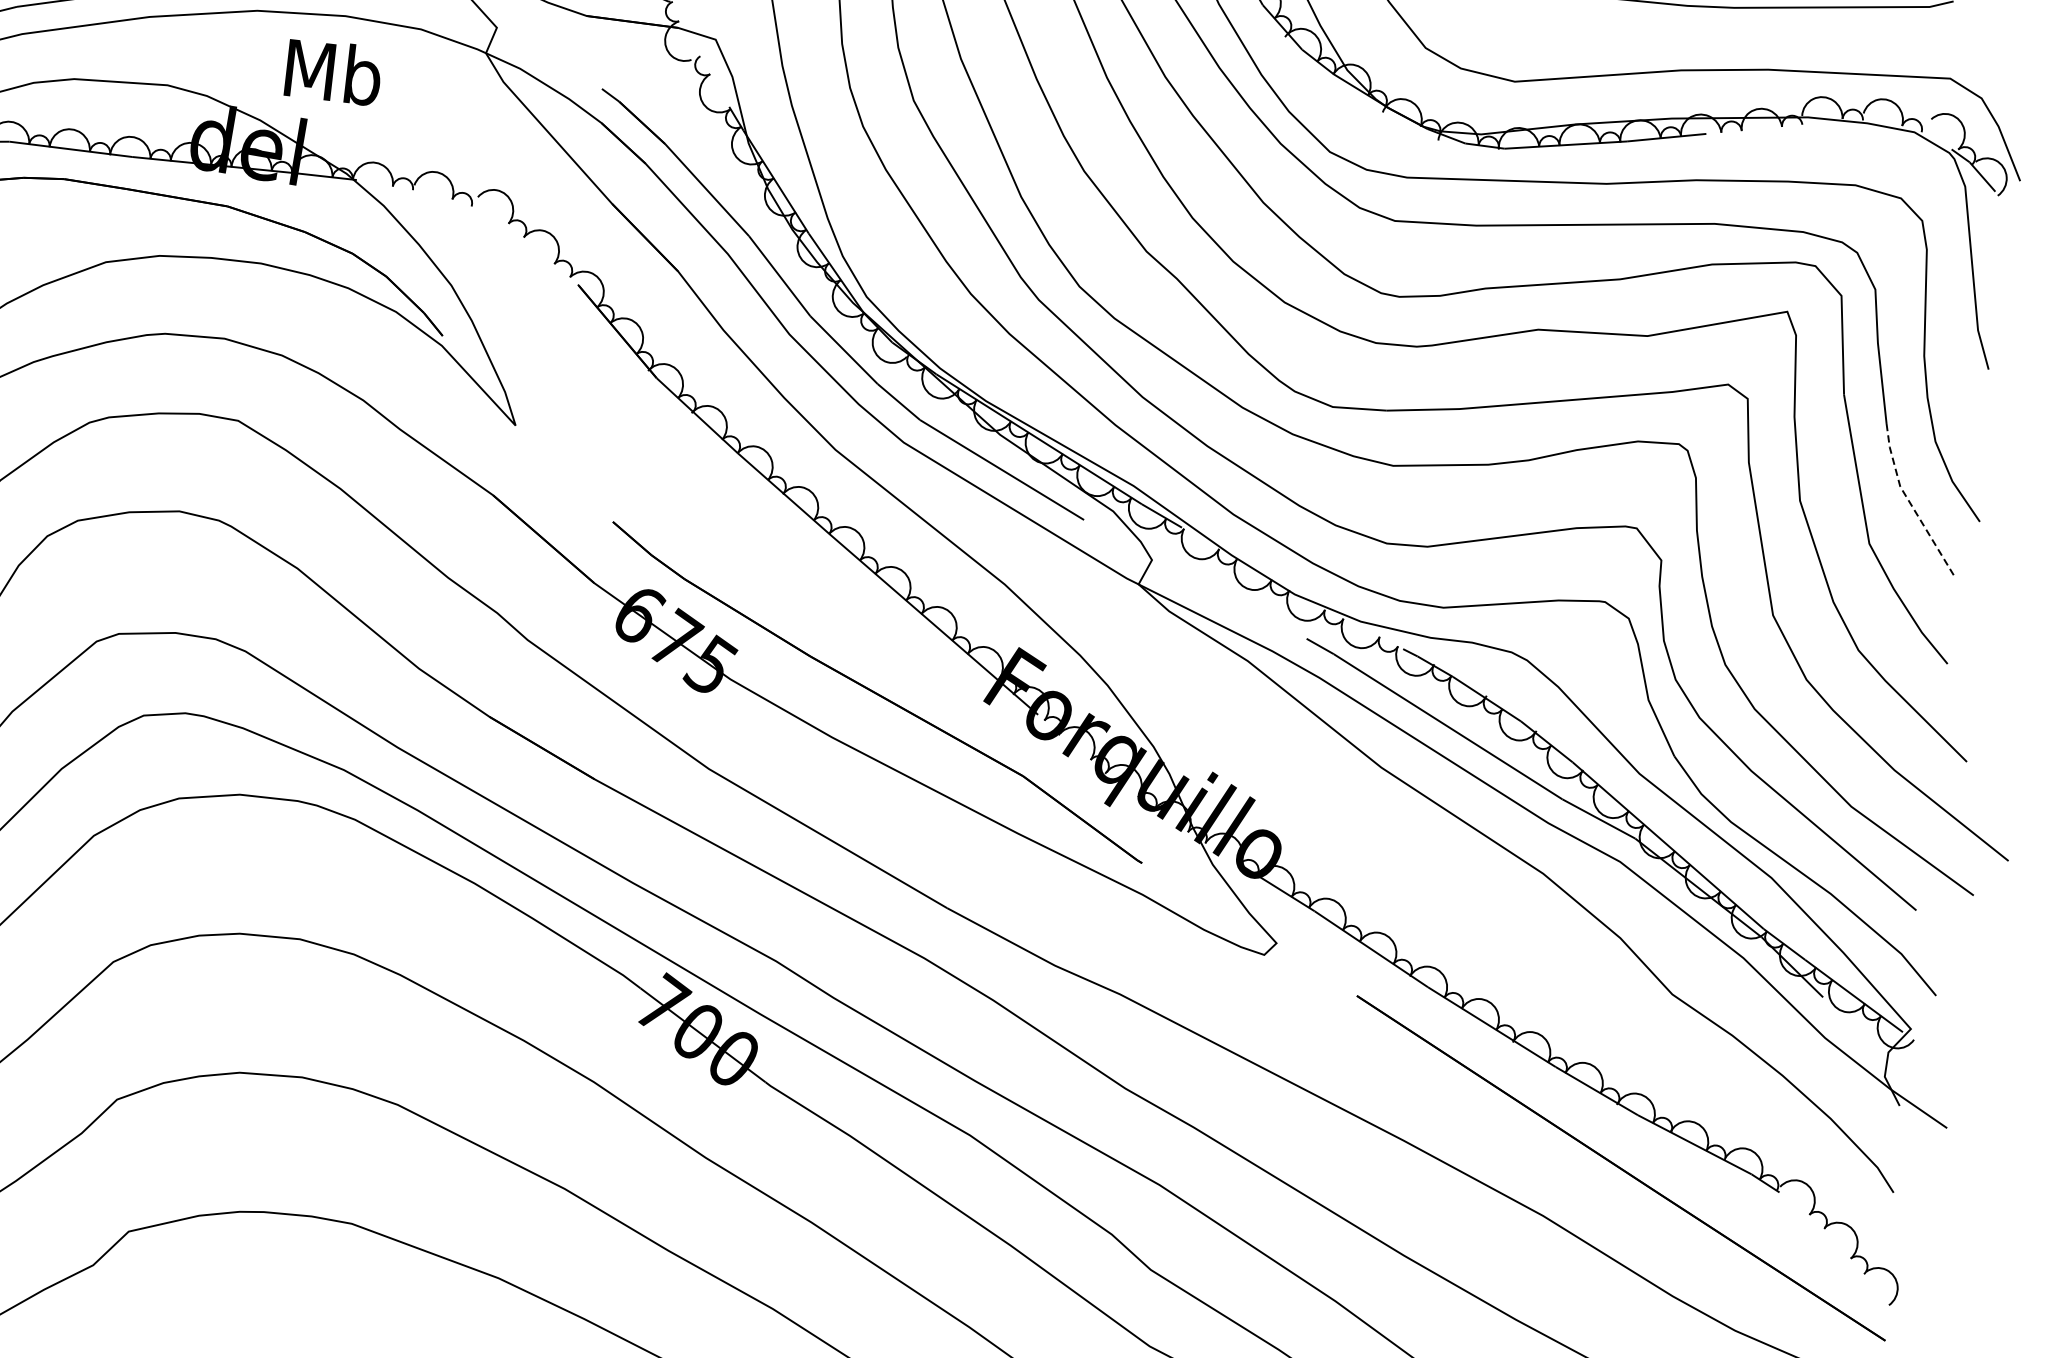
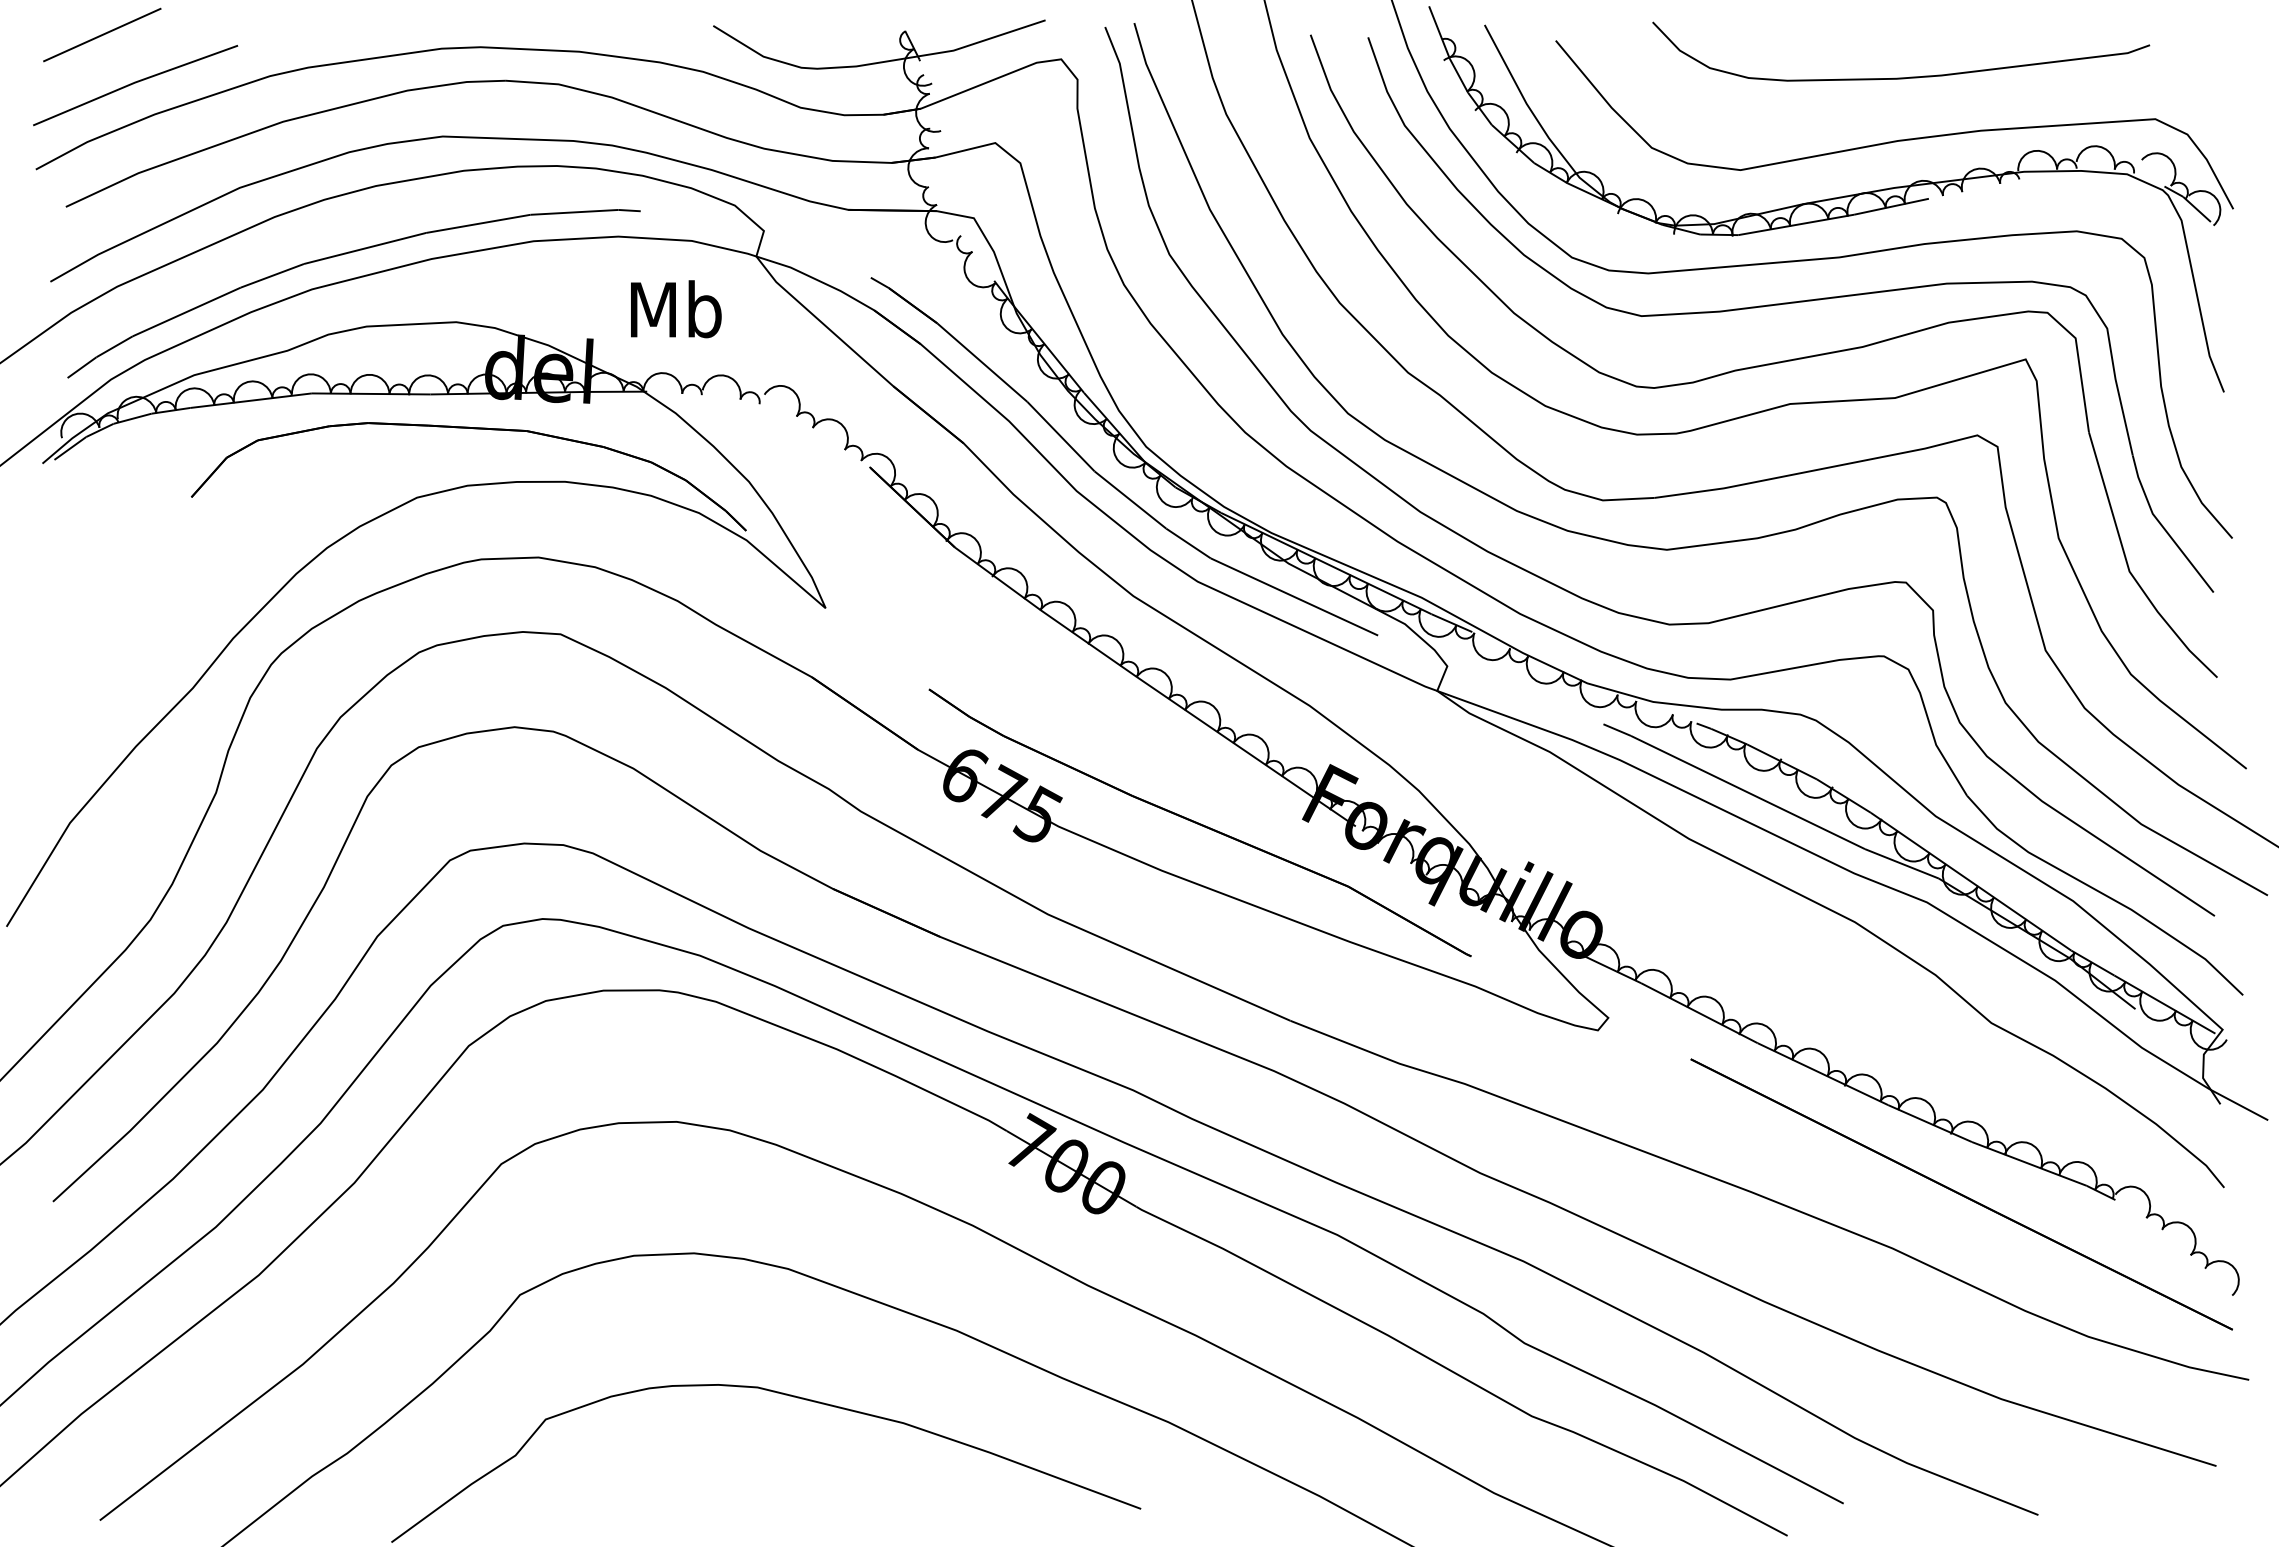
text: (333, 72) -> (676, 309), moved
line: (1909, 503) -> (2163, 528), dashed -> solid

